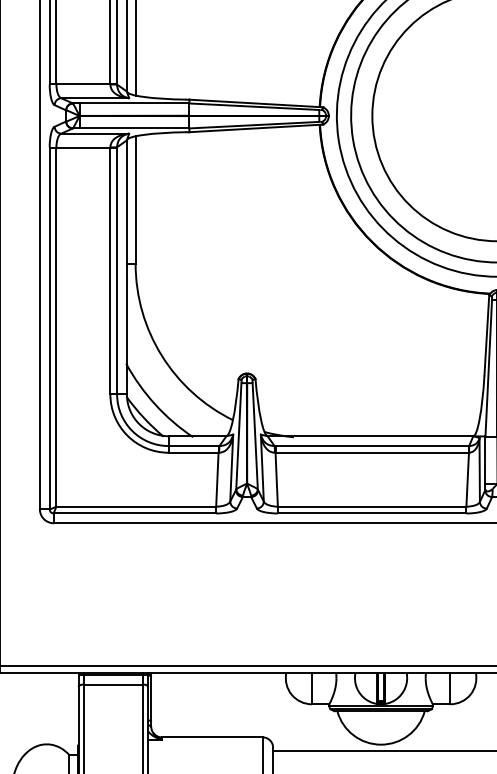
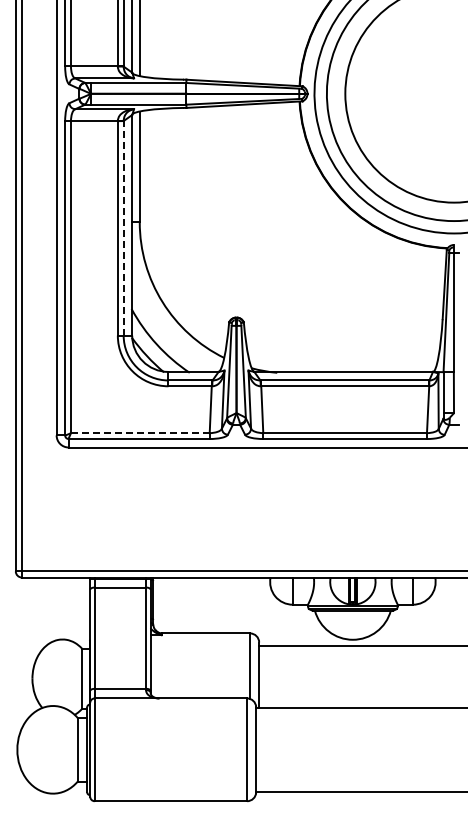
line: (116, 269) -> (123, 227), solid -> dashed
line: (136, 507) -> (140, 433), solid -> dashed

